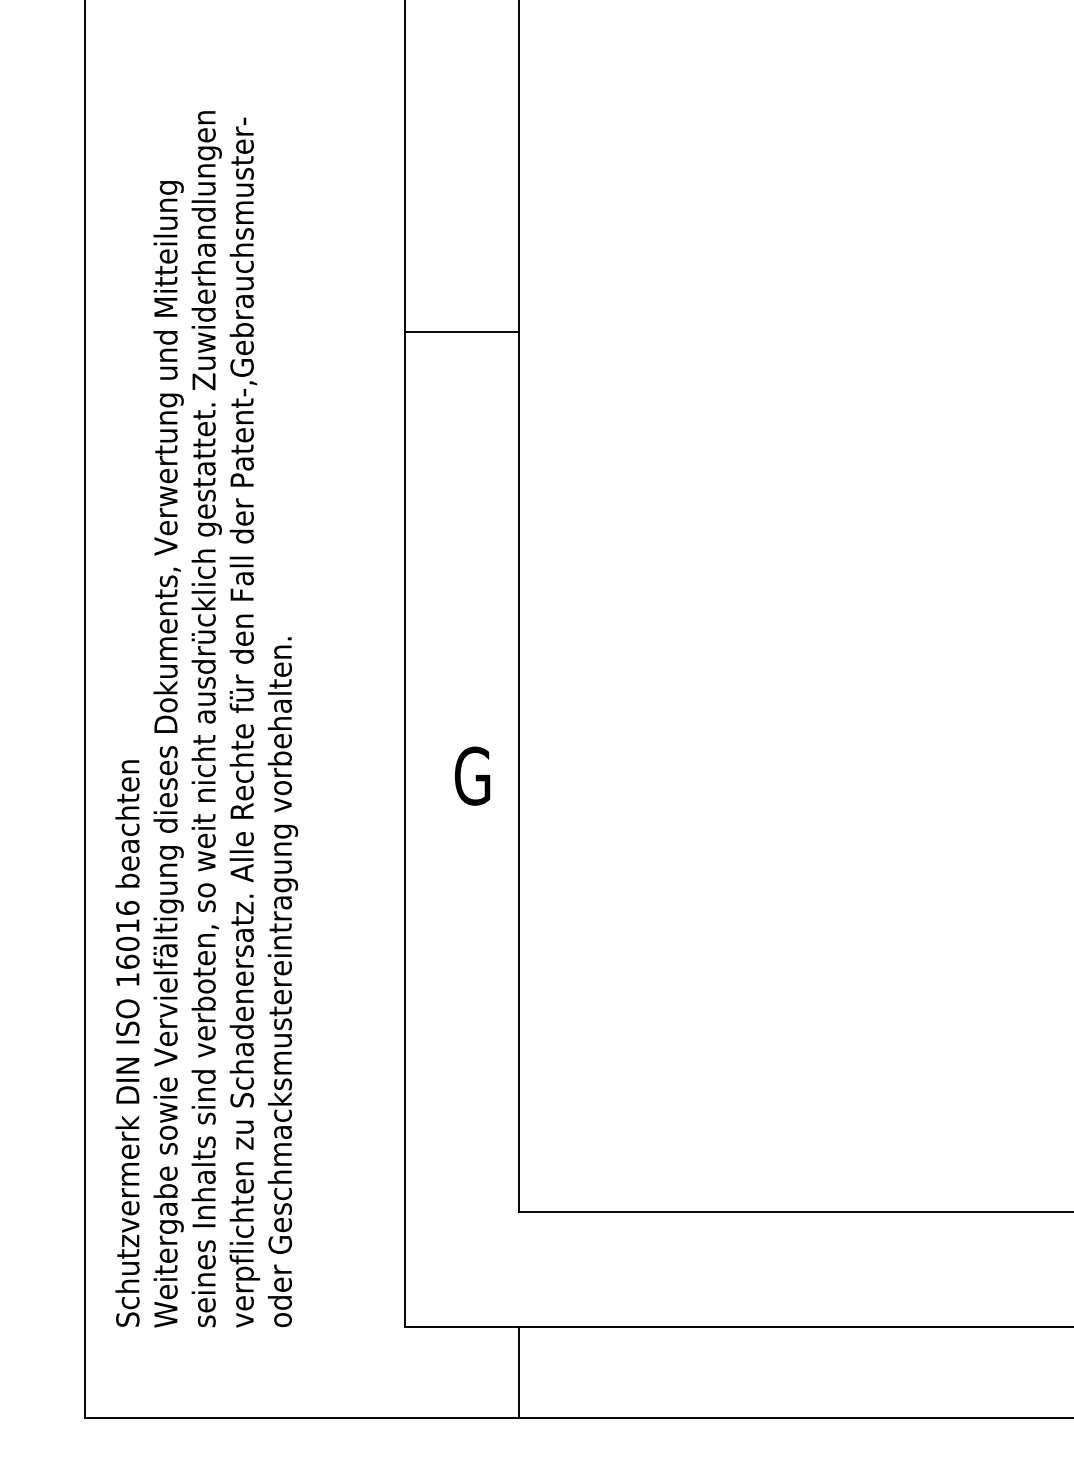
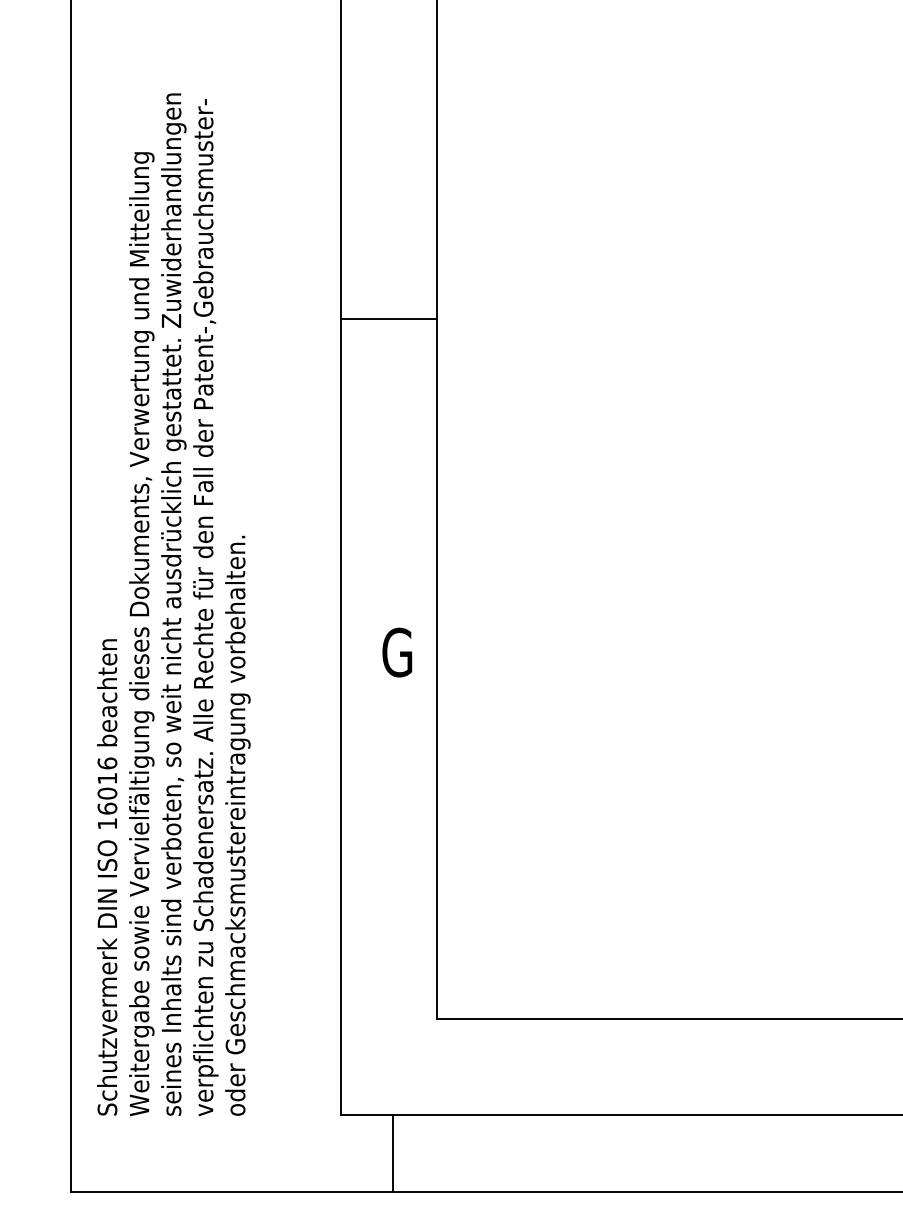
line: (462, 332) -> (388, 319), moved
line: (519, 1371) -> (392, 1153), moved

